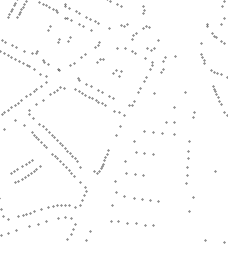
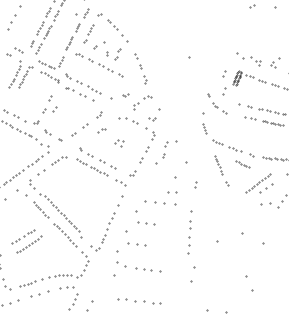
part: (63, 39) -> (49, 109), moved
part: (167, 64) -> (169, 149), moved
part: (100, 161) -> (102, 231), size x1.67
part: (131, 223) -> (139, 301), moved

